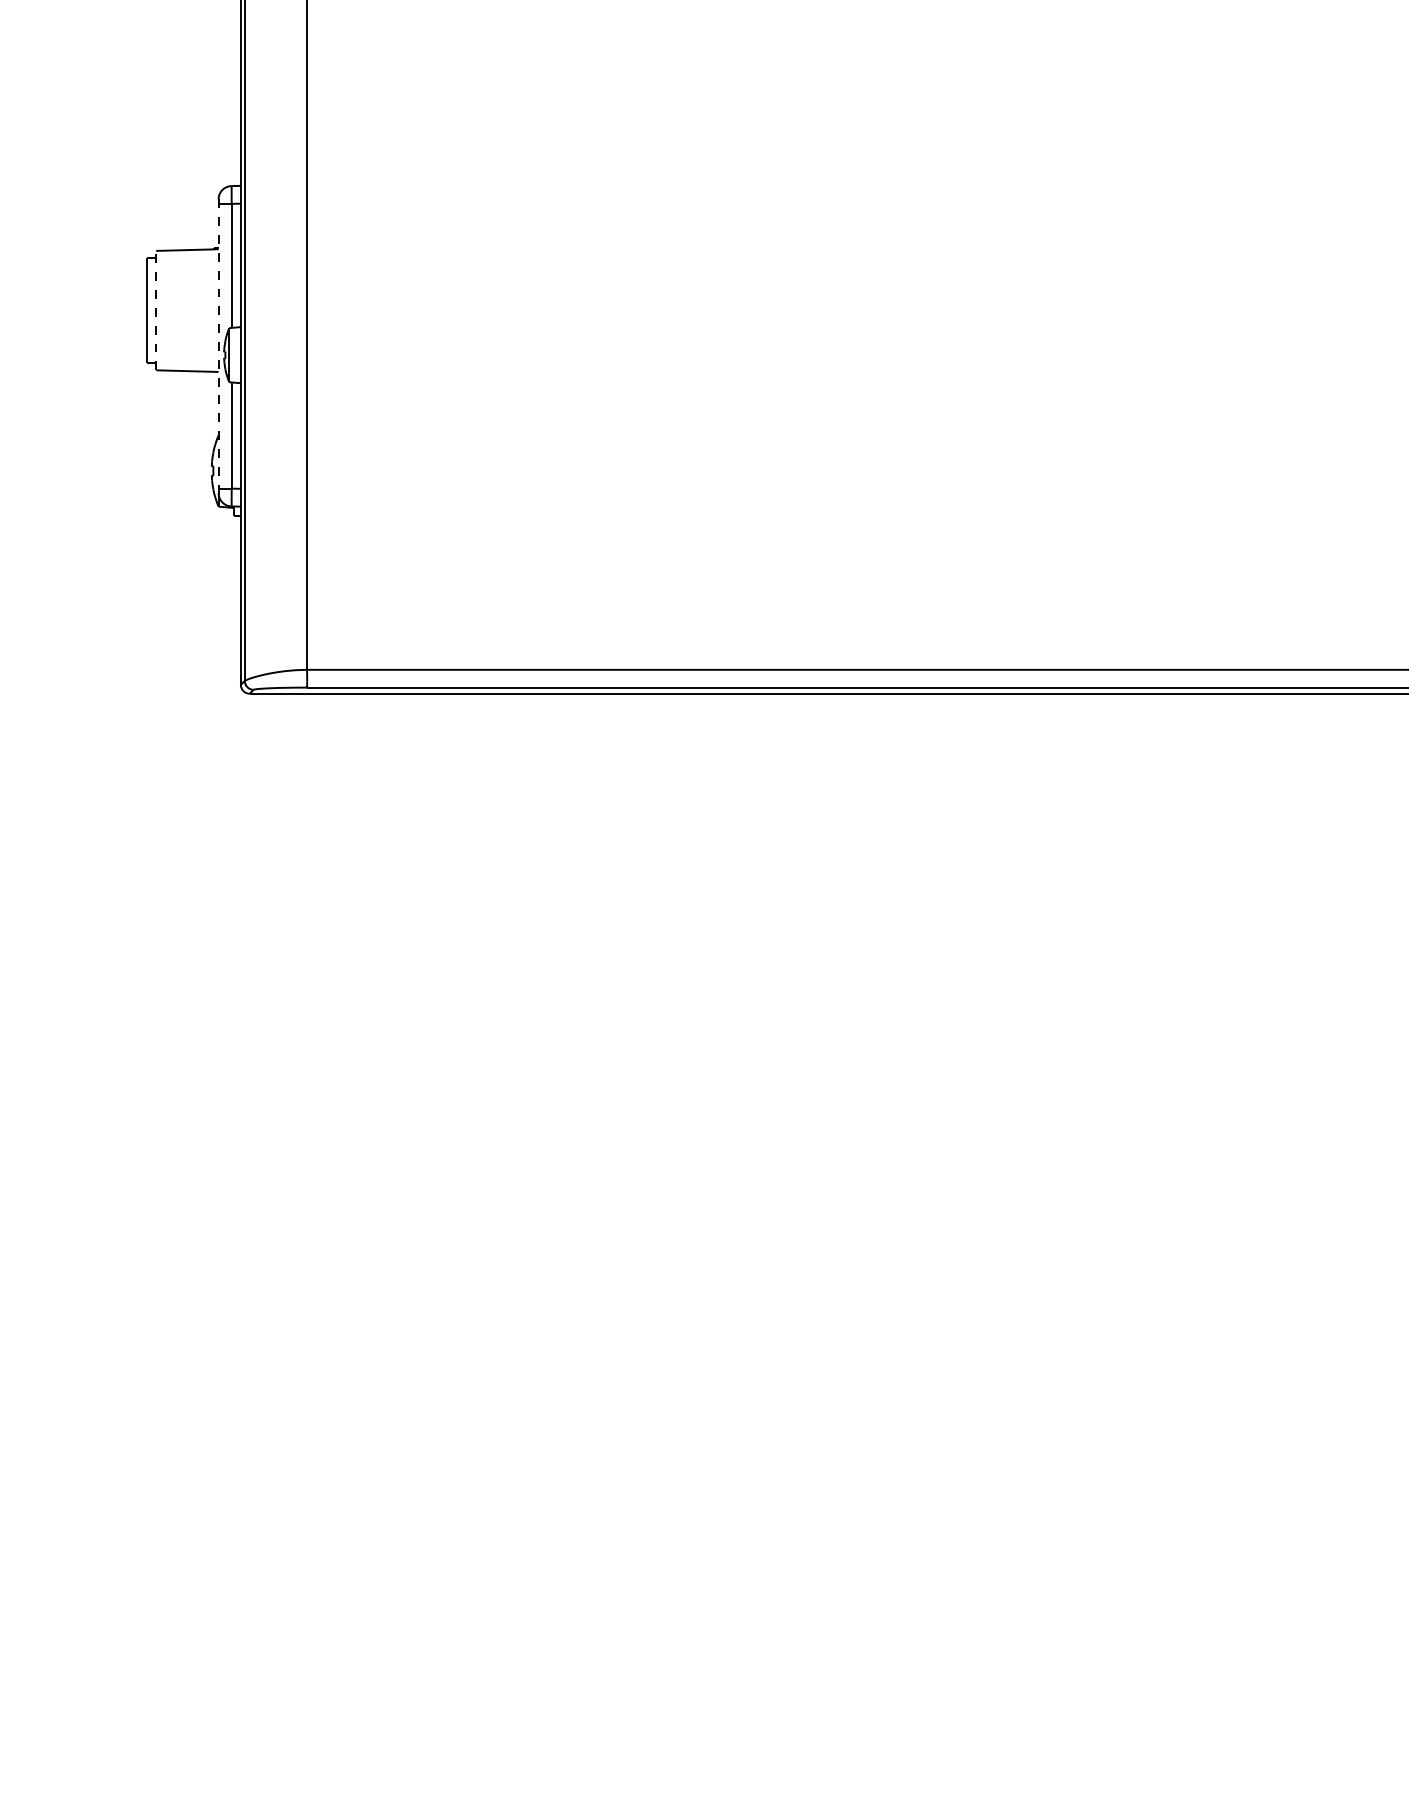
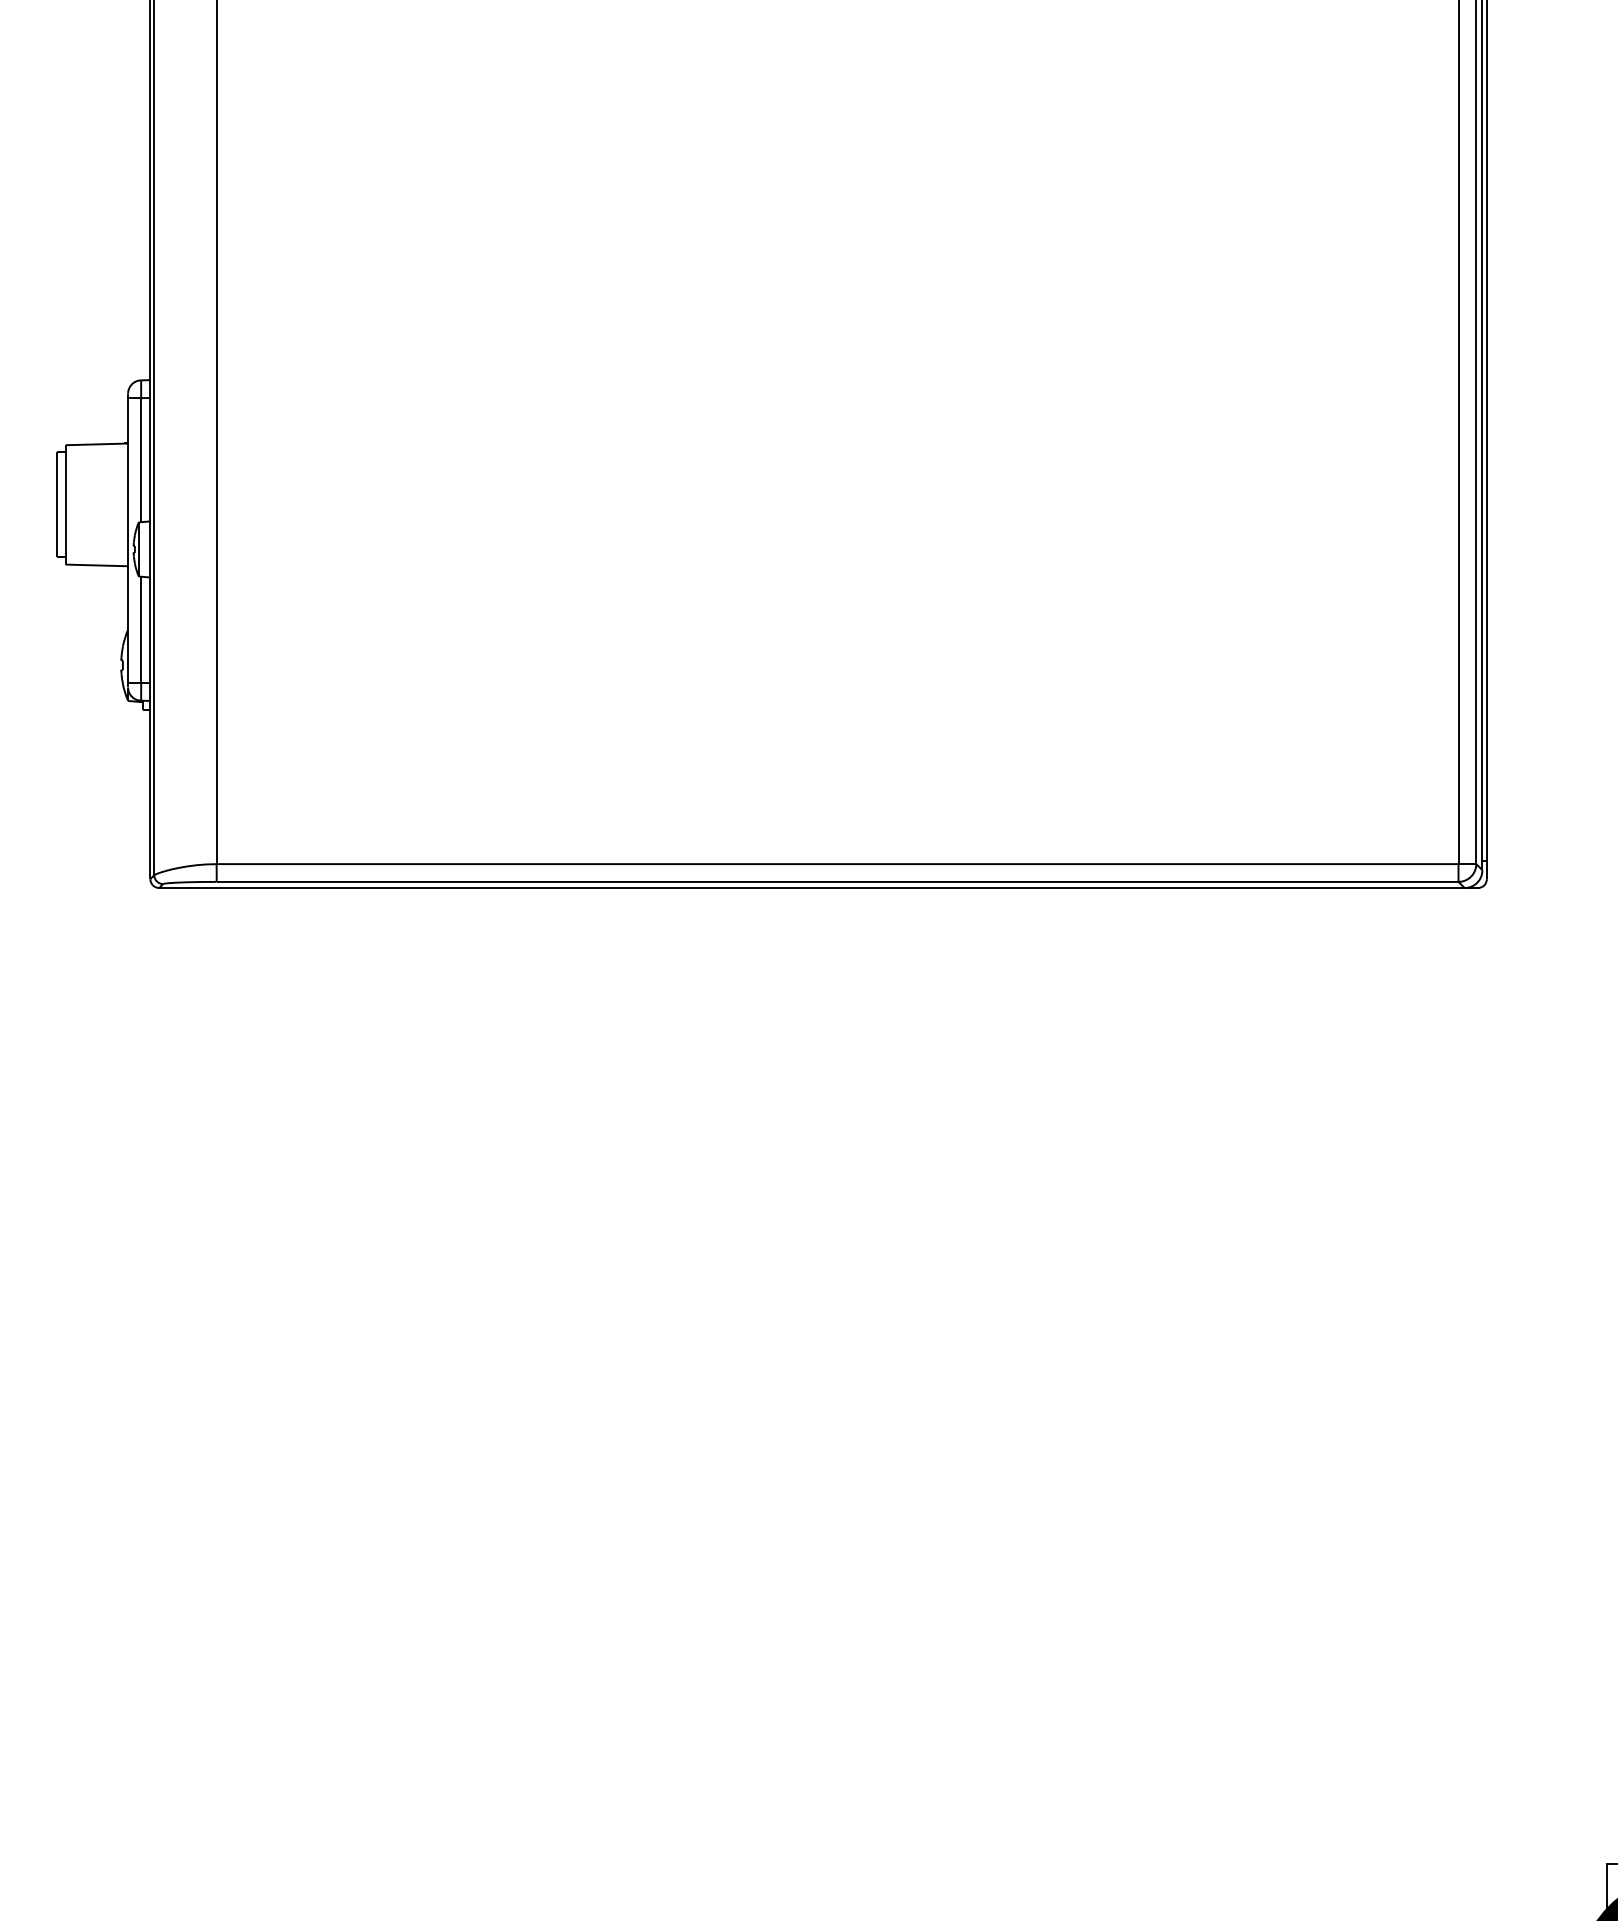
line: (155, 310) -> (65, 504), dashed -> solid
line: (218, 346) -> (128, 540), dashed -> solid

